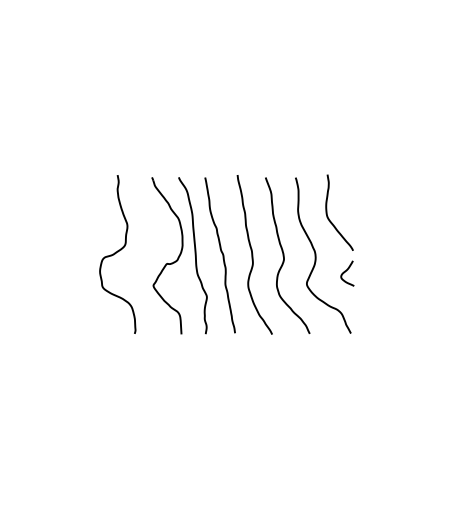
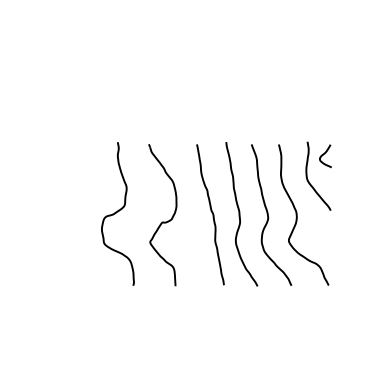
curve: (194, 255) -> (187, 214), removed
curve: (346, 271) -> (324, 154), moved

